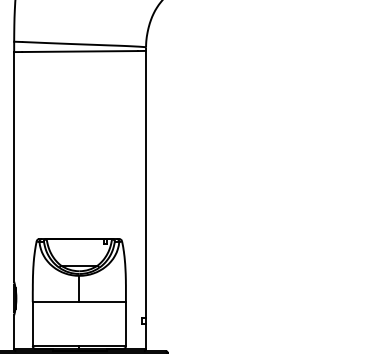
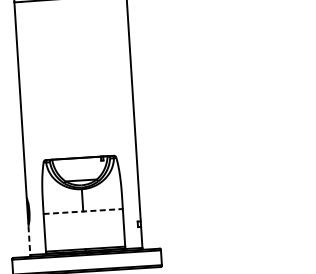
line: (79, 302) -> (83, 211), solid -> dashed
line: (14, 332) -> (29, 240), solid -> dashed

